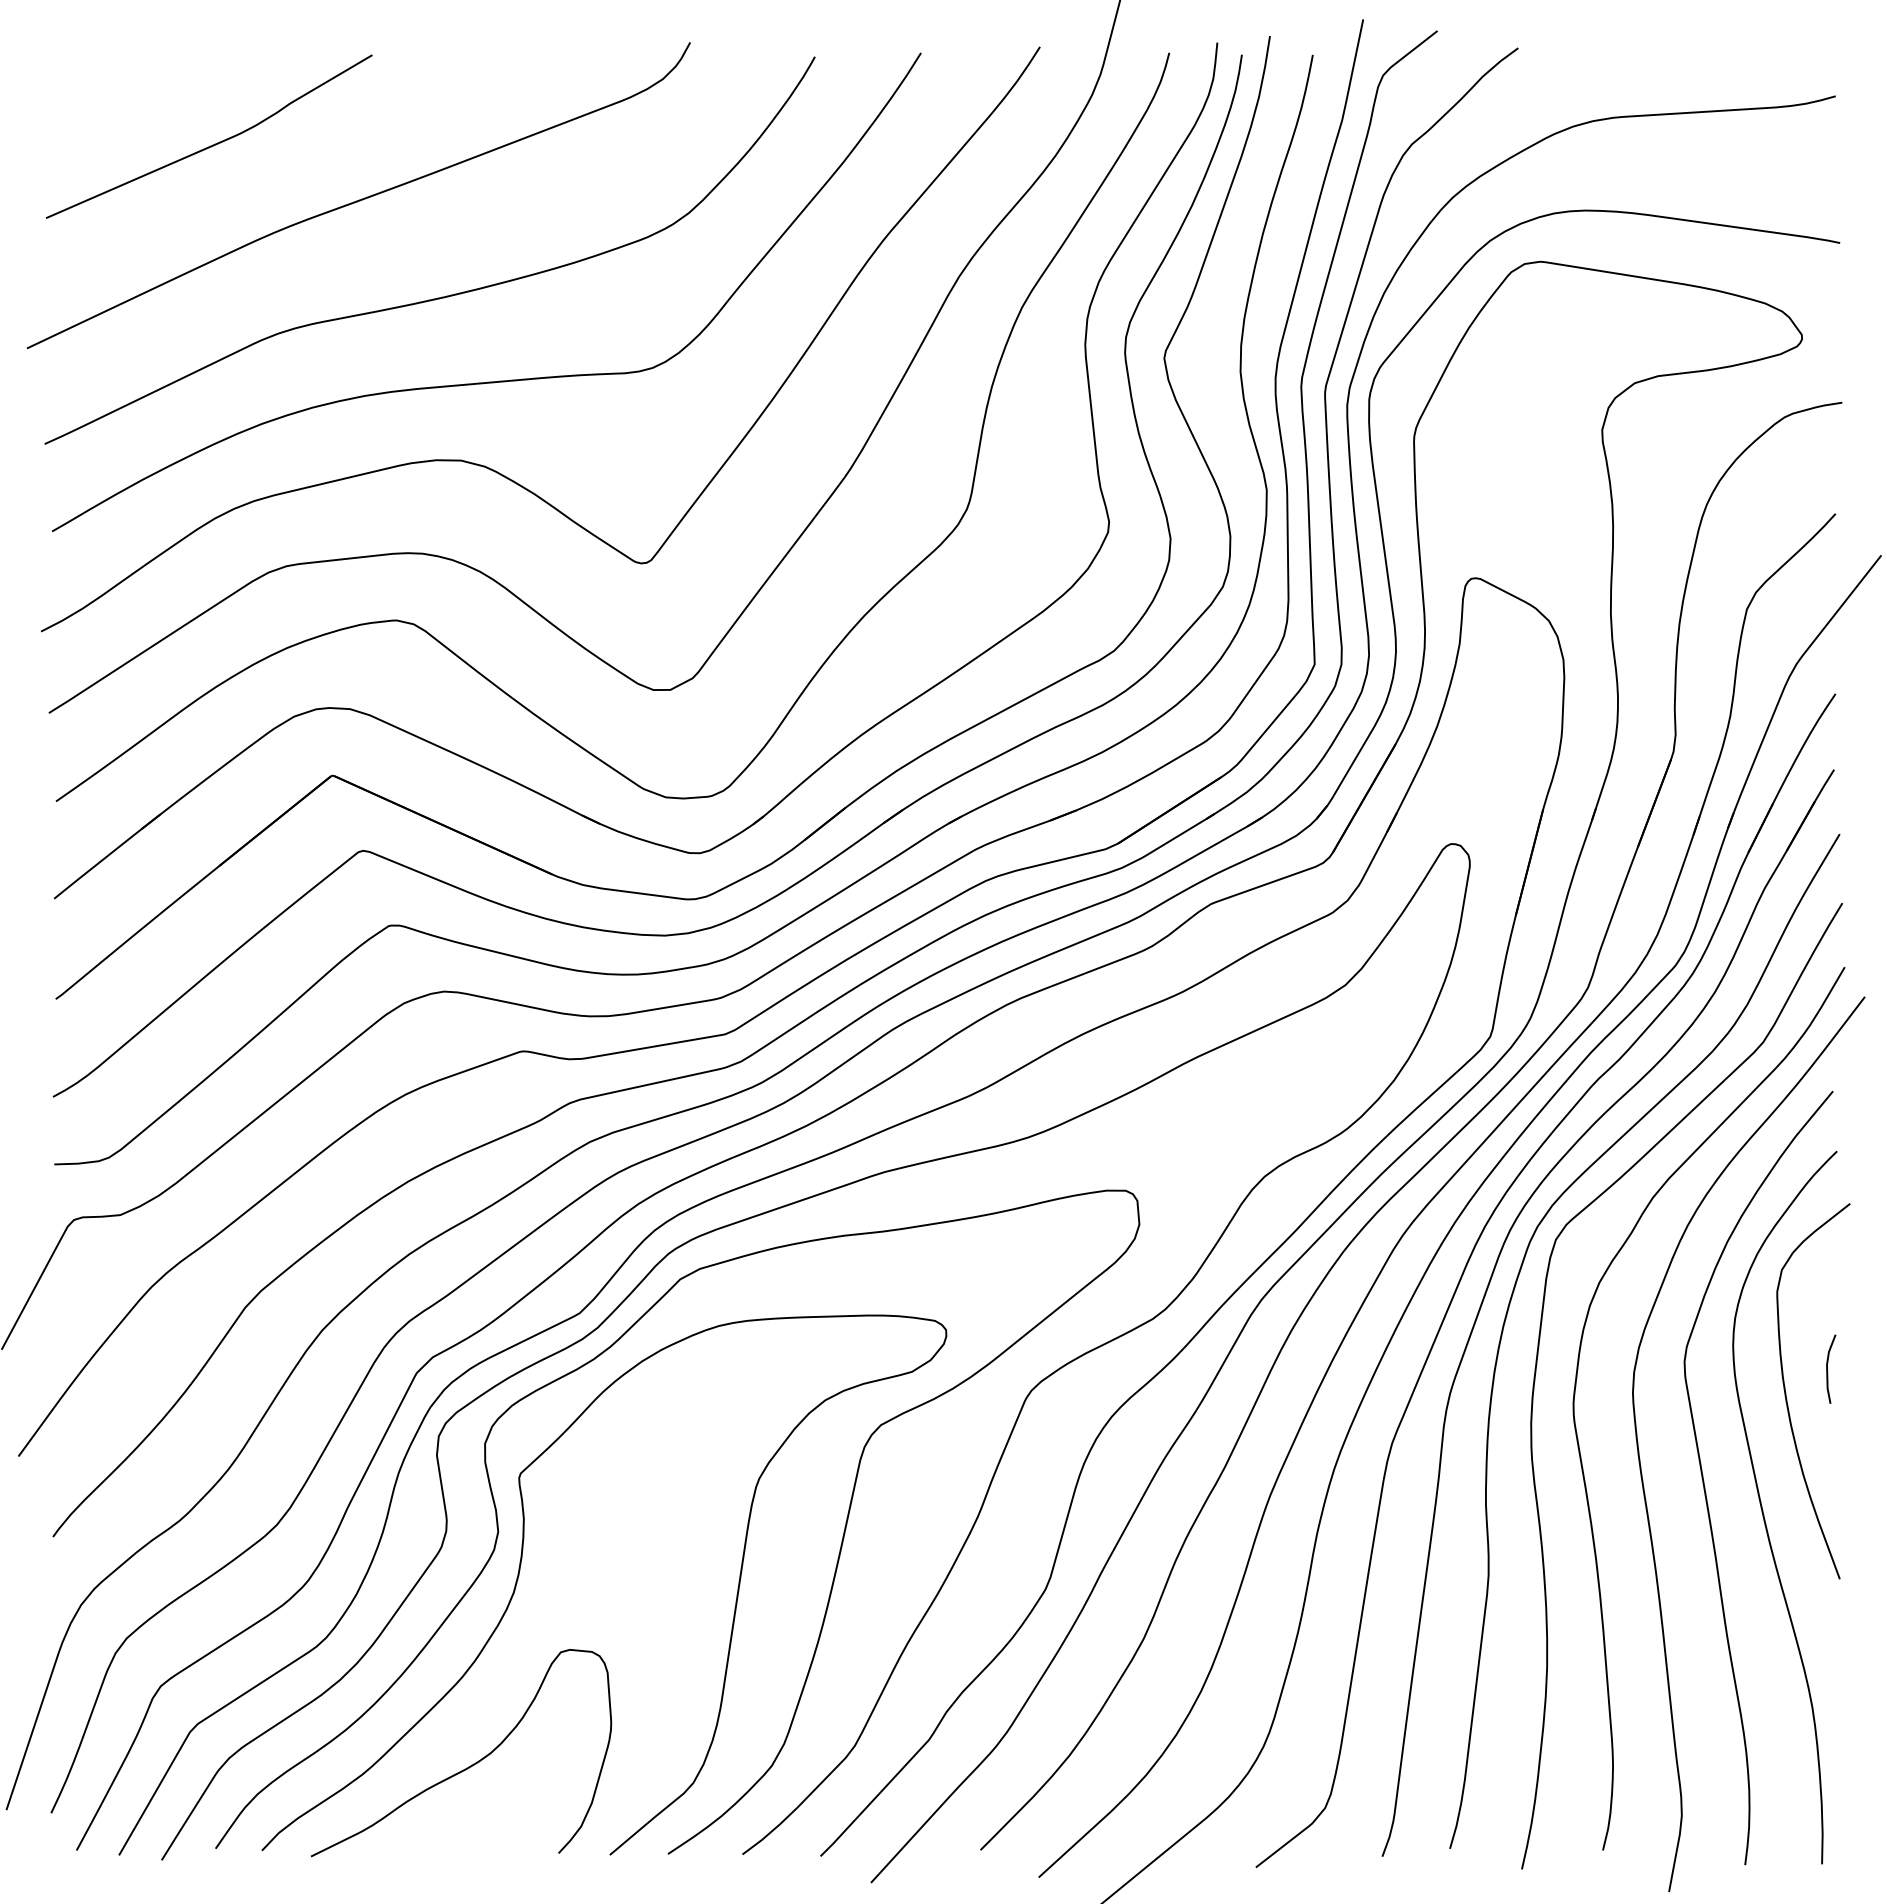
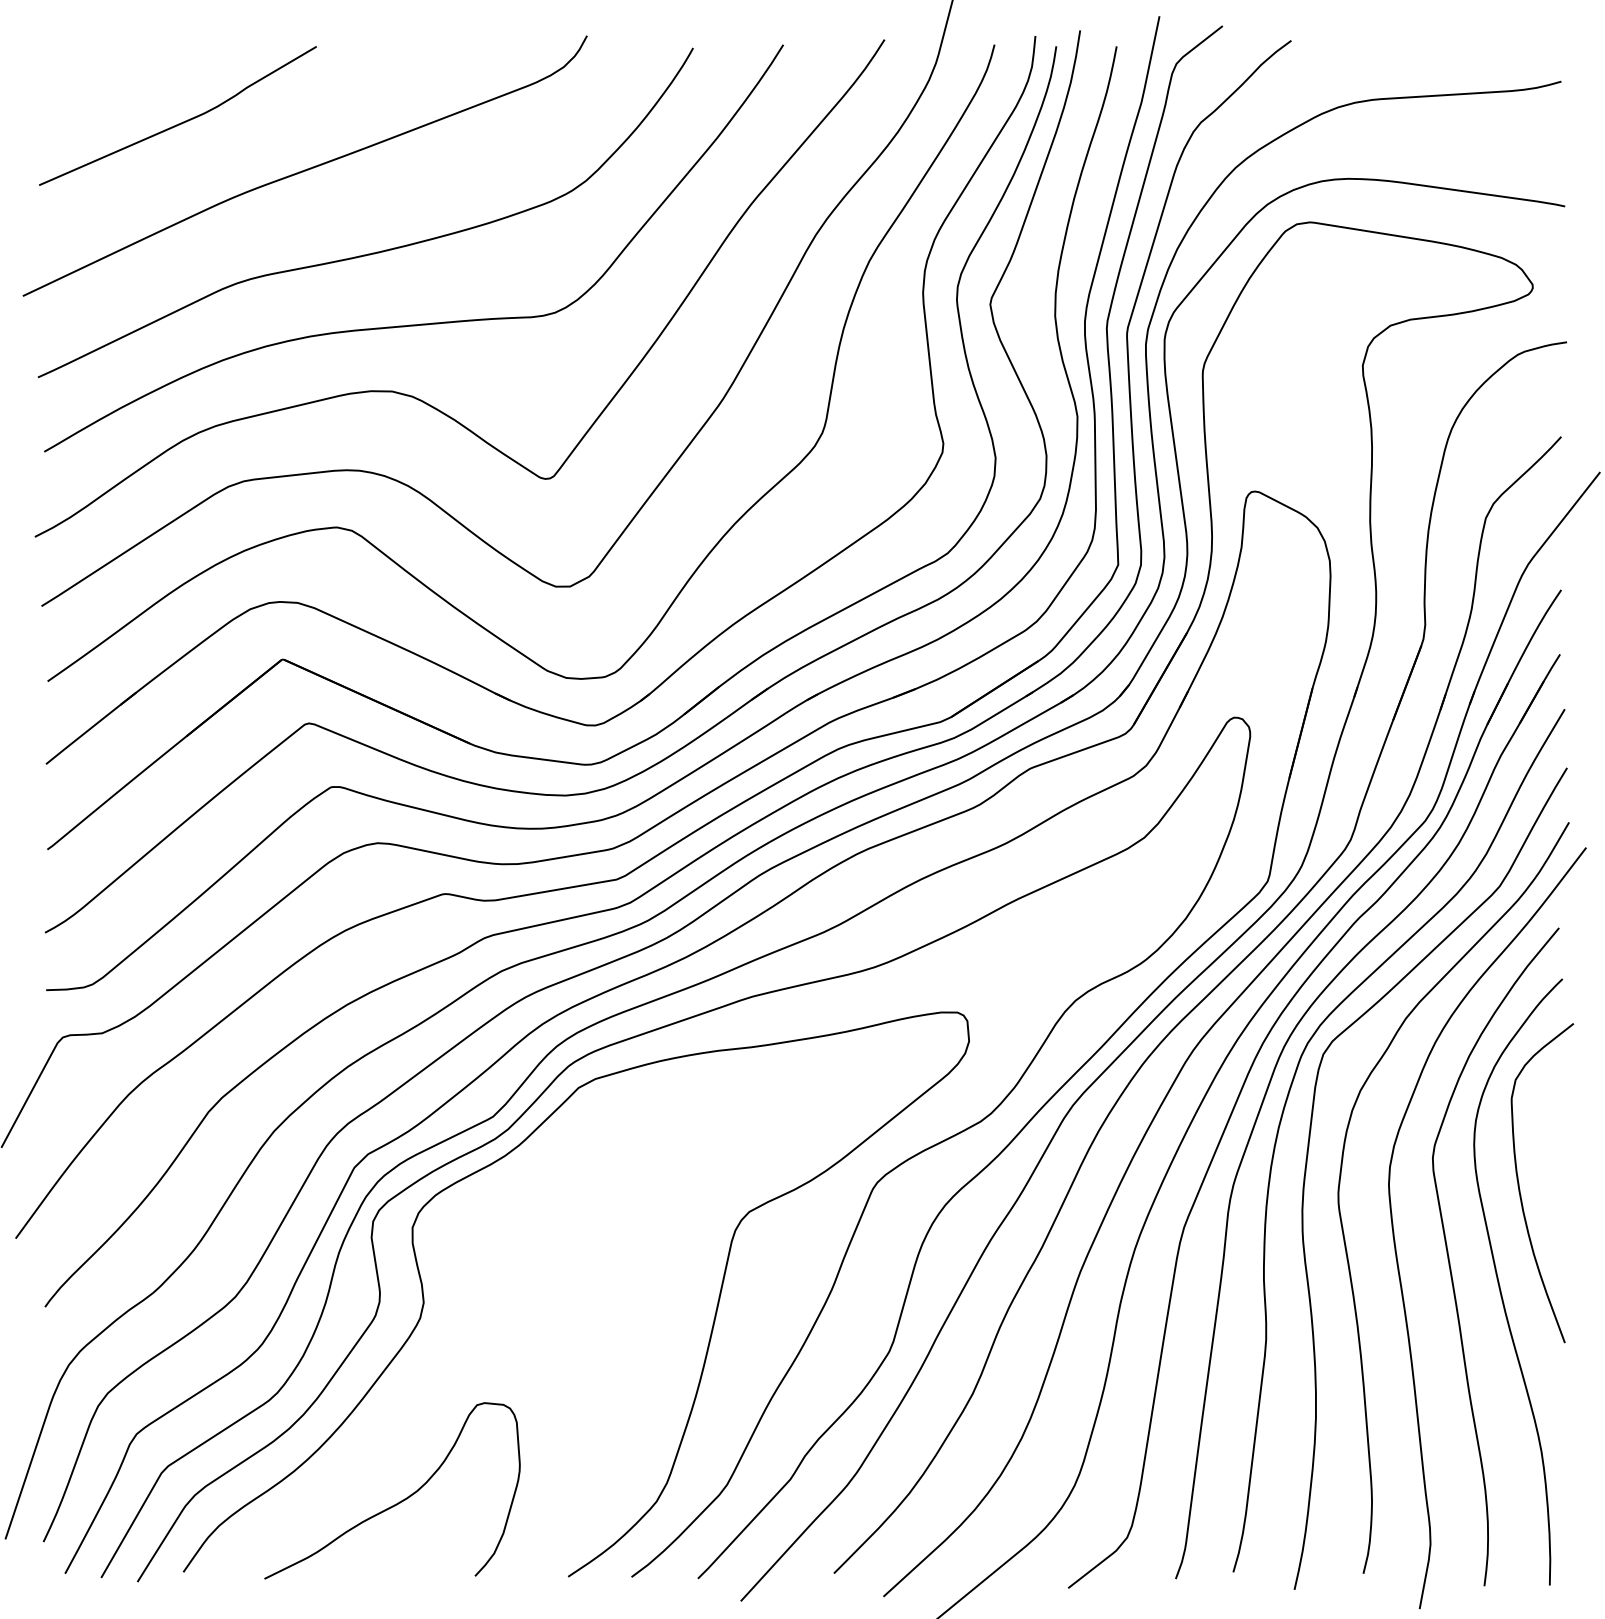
line: (1828, 1370) -> (1555, 1165), removed
curve: (520, 1570) -> (442, 1335), removed

